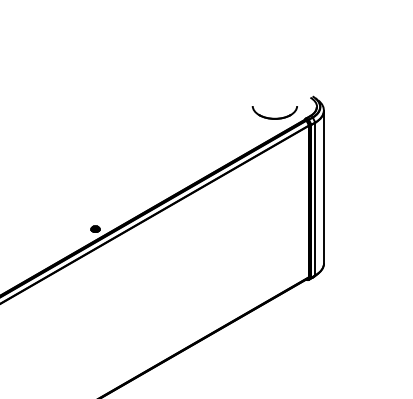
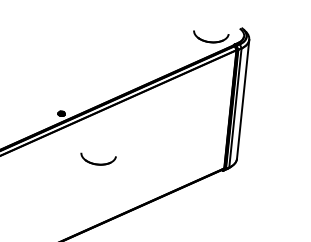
part: (147, 282) -> (97, 159), added

